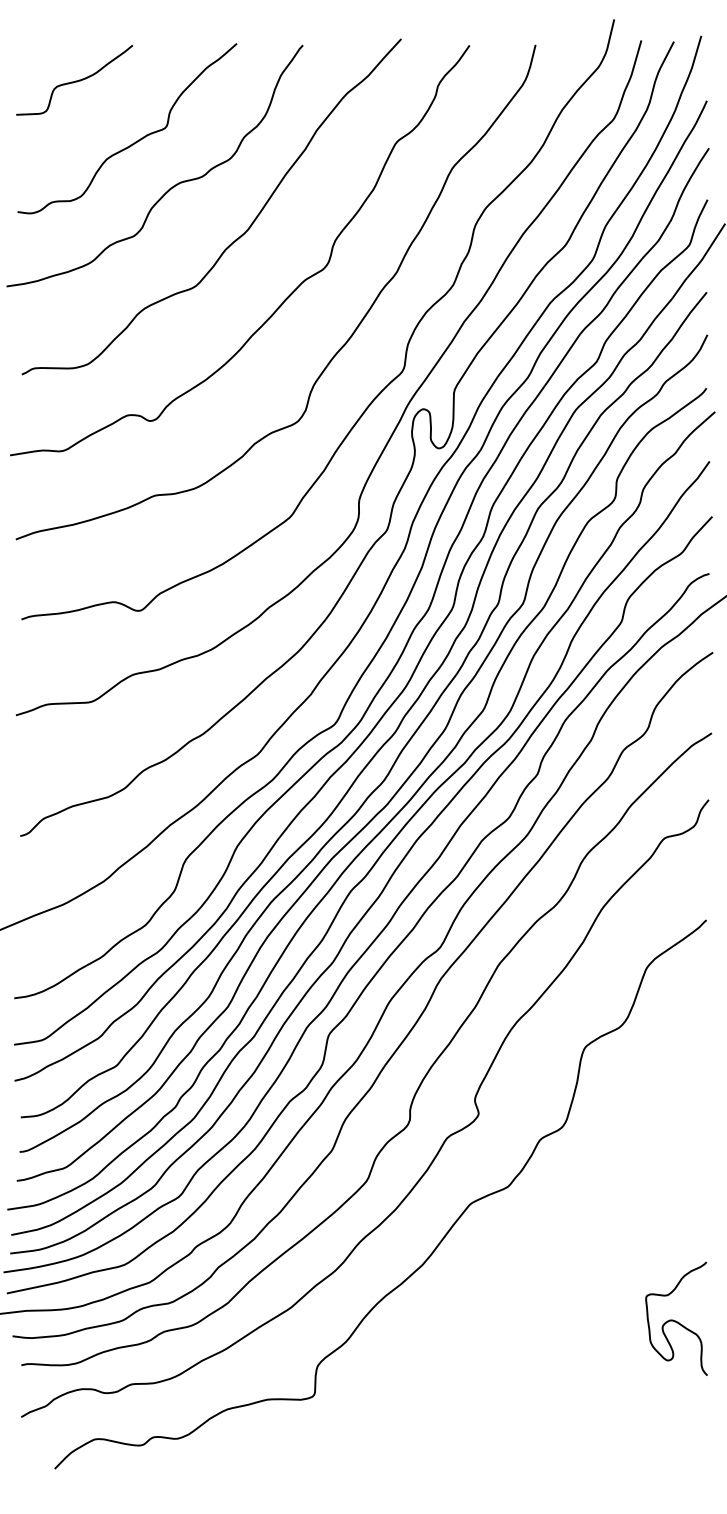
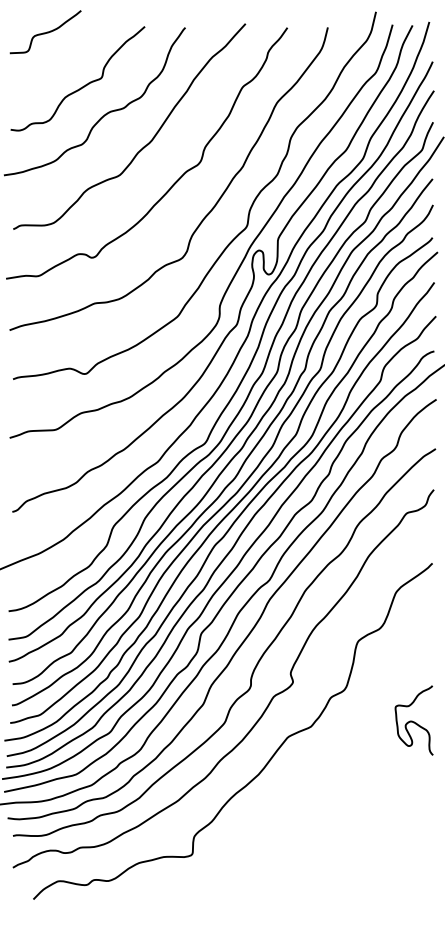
curve: (74, 80) -> (45, 32), moved
curve: (673, 1318) -> (412, 720), moved

